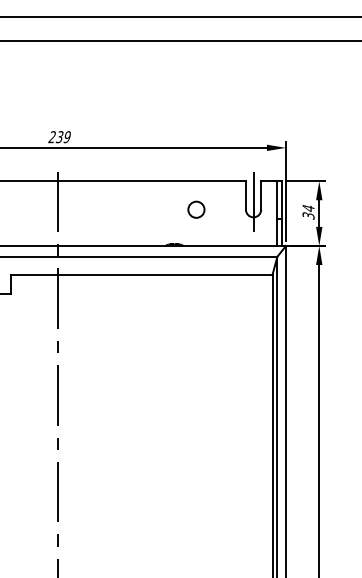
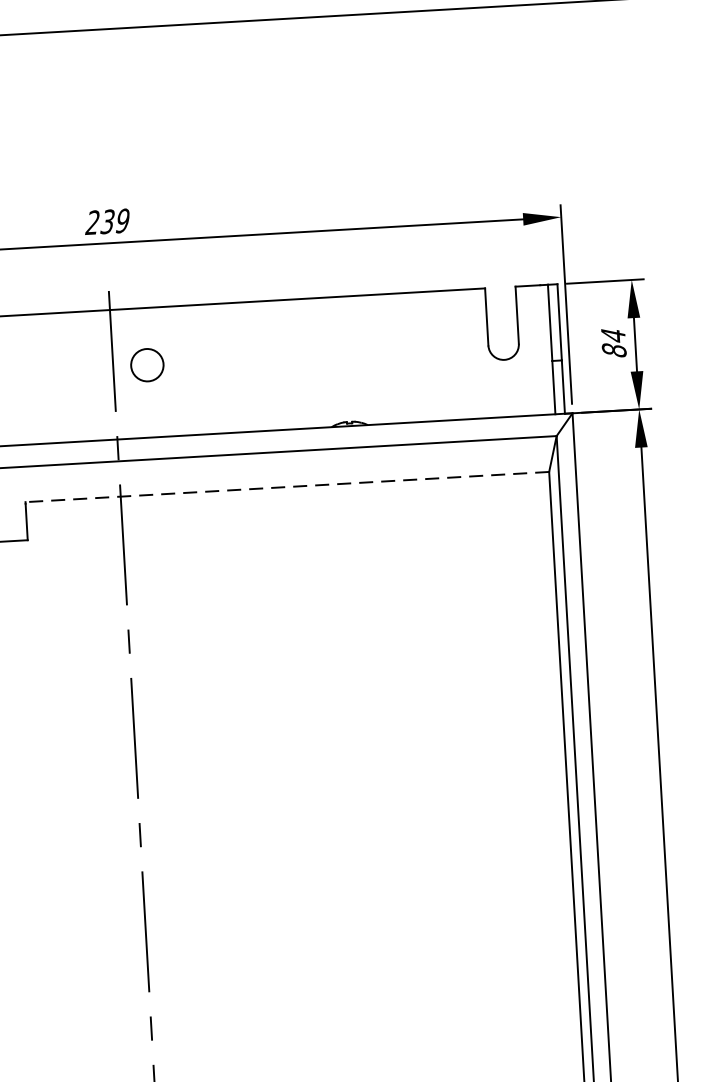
line: (253, 200) -> (502, 326), removed
circle: (196, 209) -> (147, 364), moved
text: (308, 215) -> (614, 349), 34 -> 84
line: (141, 274) -> (286, 487), solid -> dashed

